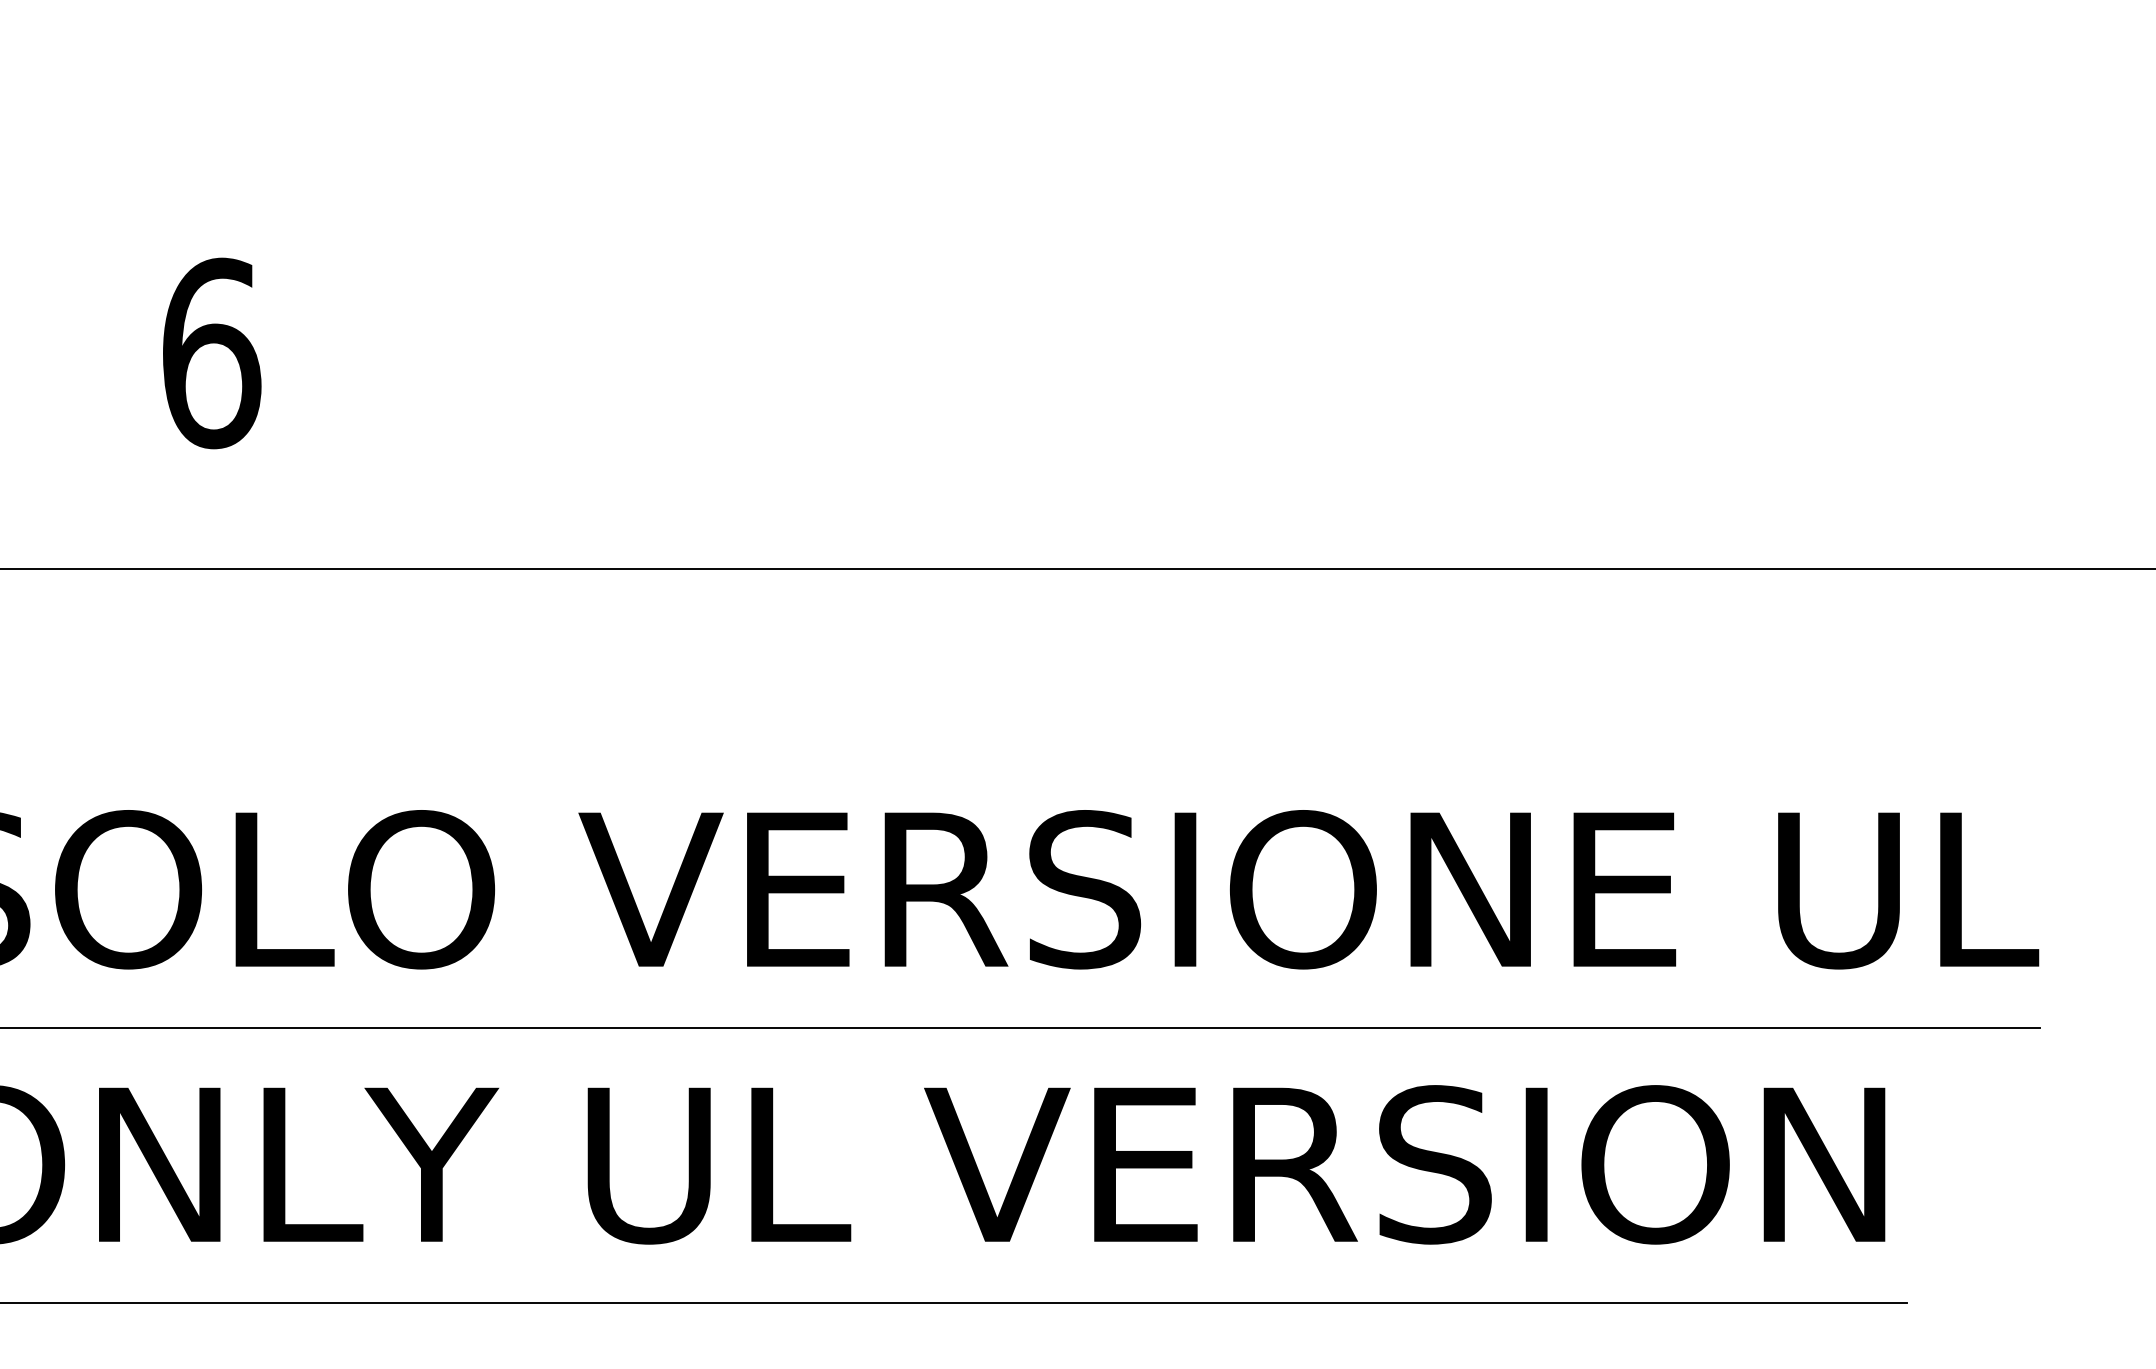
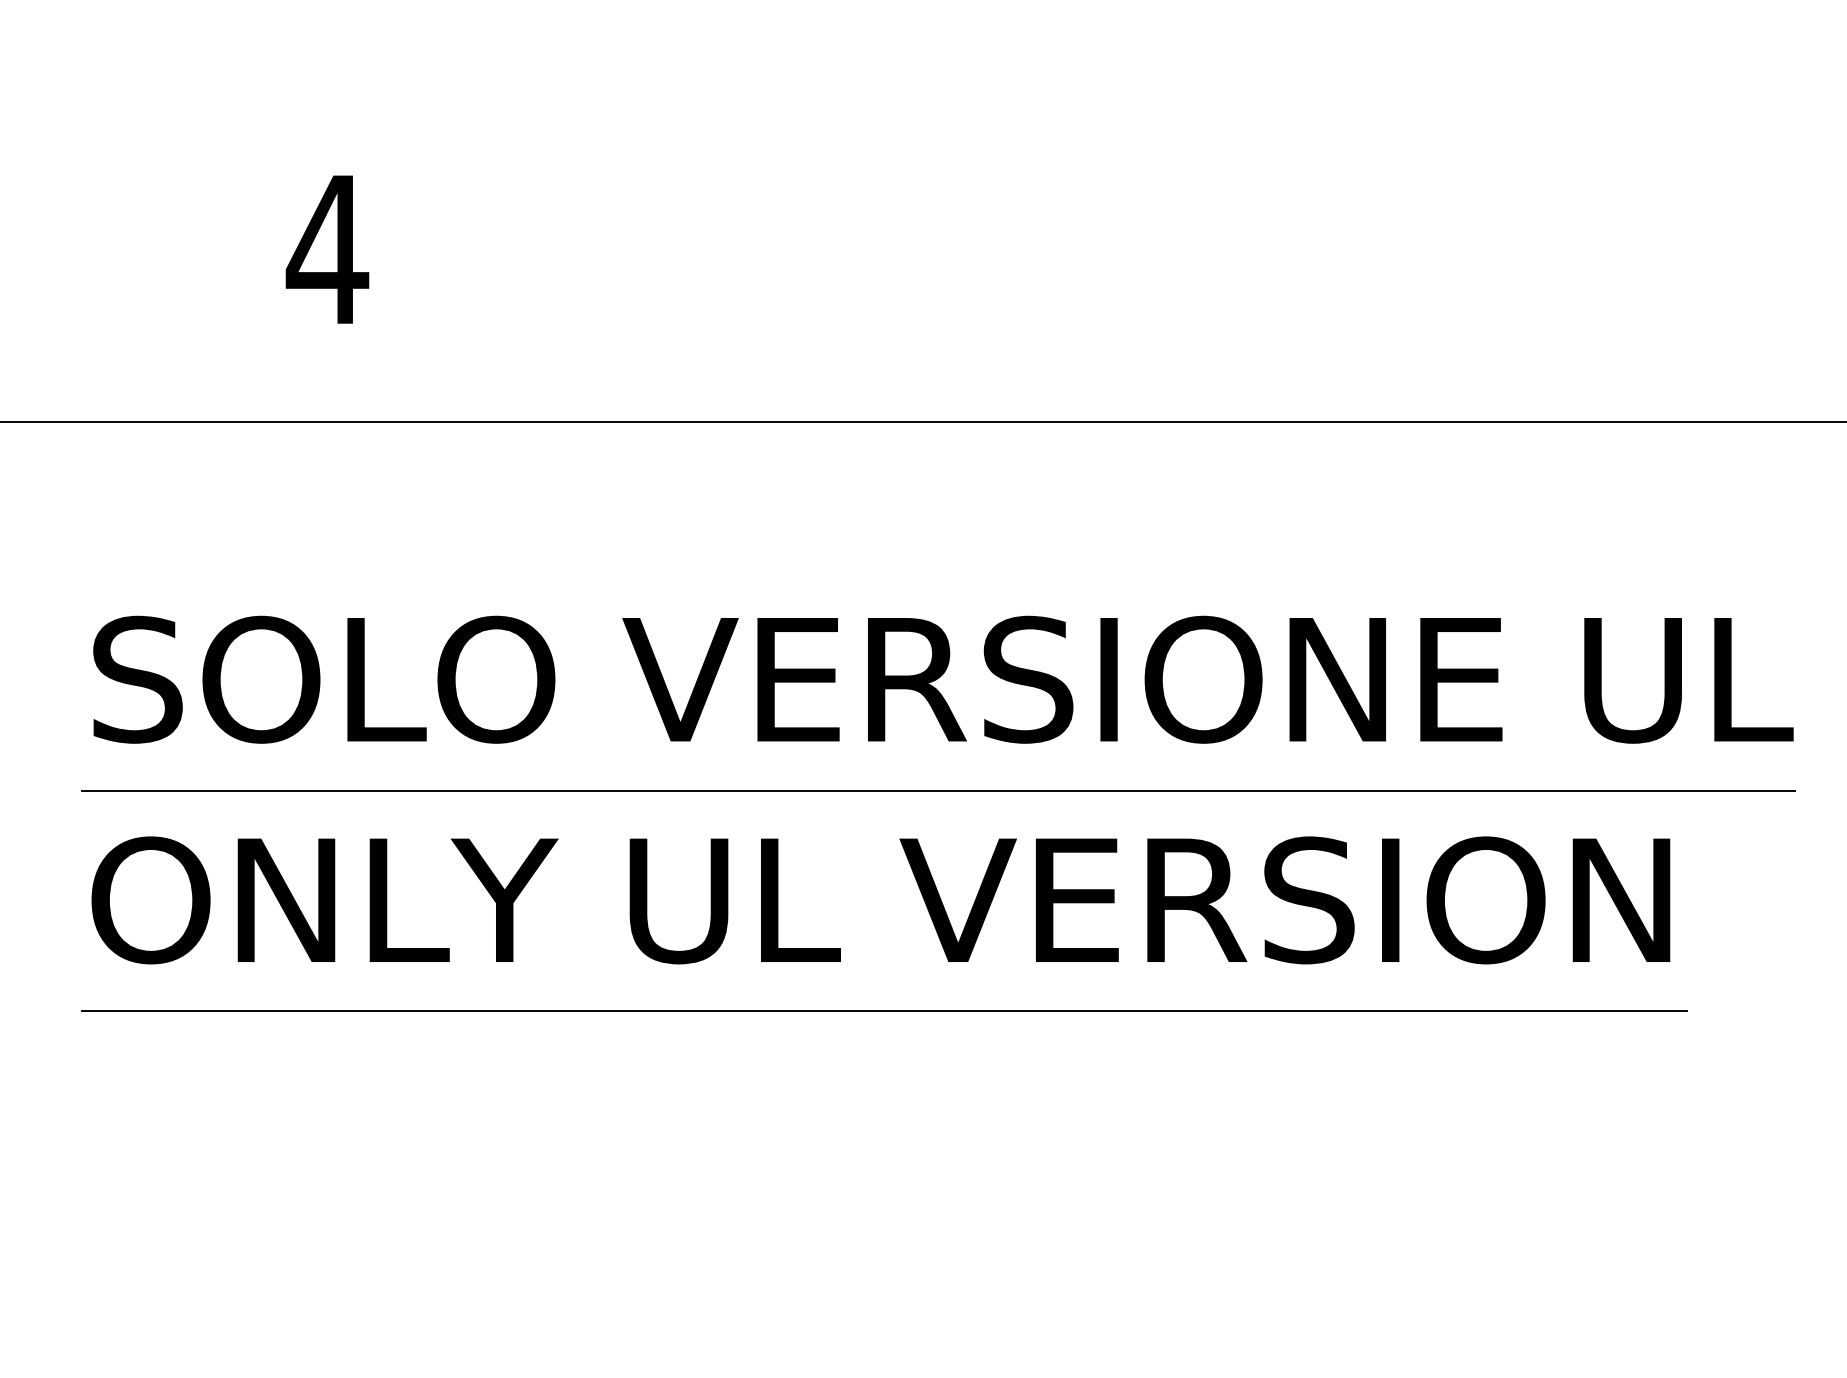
text: (210, 353) -> (327, 249), 6 -> 4

